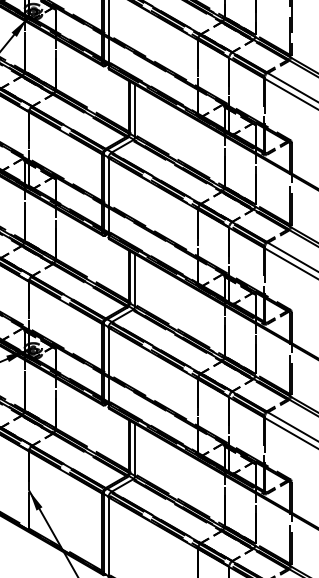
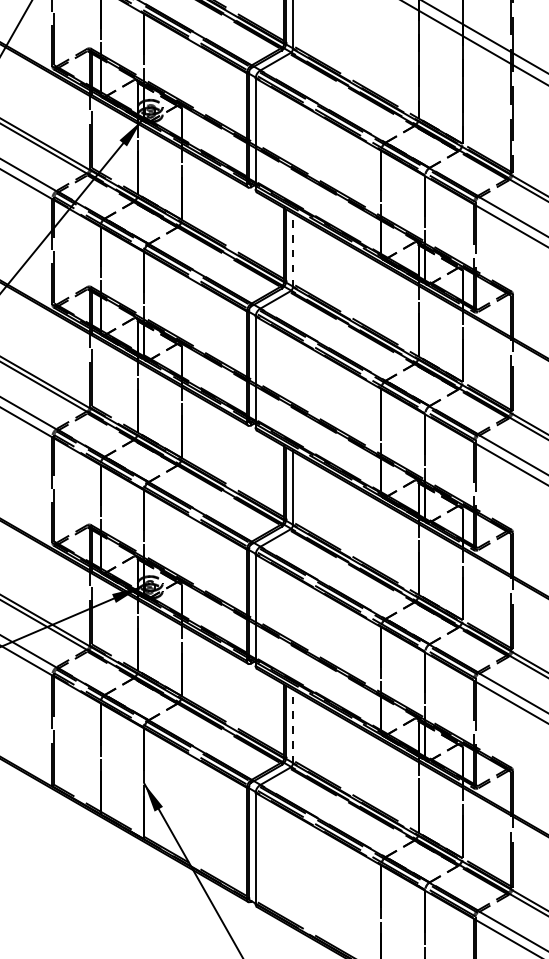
line: (134, 111) -> (292, 250), solid -> dashed
line: (134, 450) -> (292, 726), solid -> dashed

